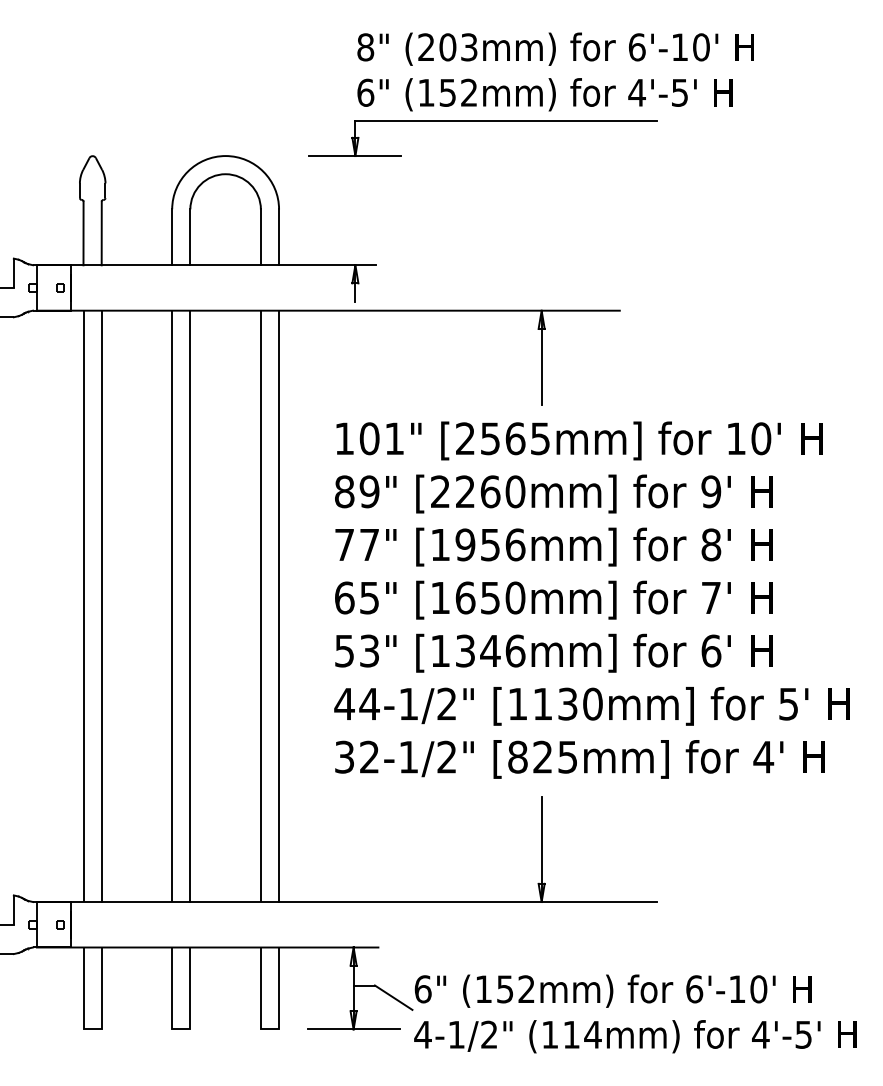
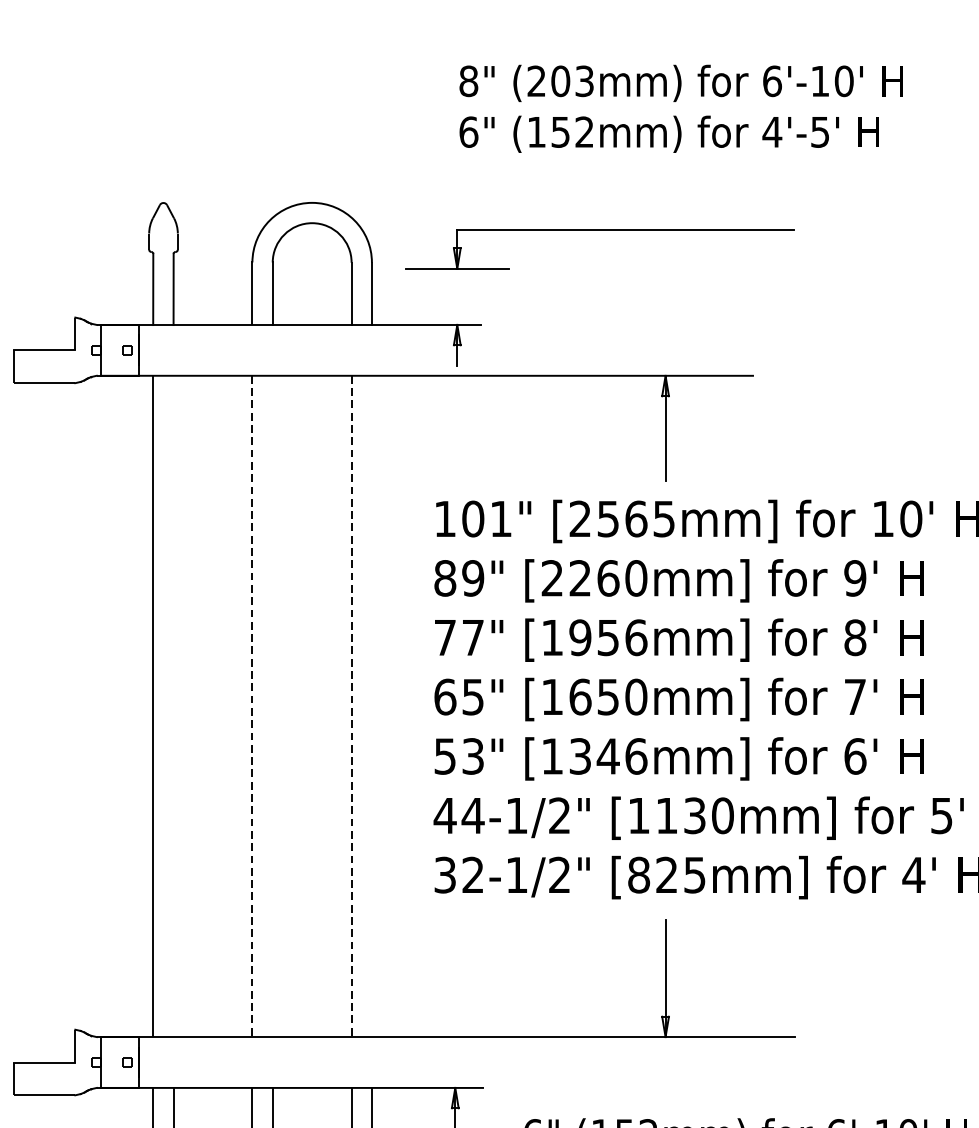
part: (482, 121) -> (599, 230), moved
line: (101, 606) -> (173, 706), removed
line: (172, 606) -> (252, 706), solid -> dashed
line: (190, 606) -> (272, 706), removed
line: (260, 606) -> (351, 706), solid -> dashed
line: (279, 606) -> (372, 706), removed

